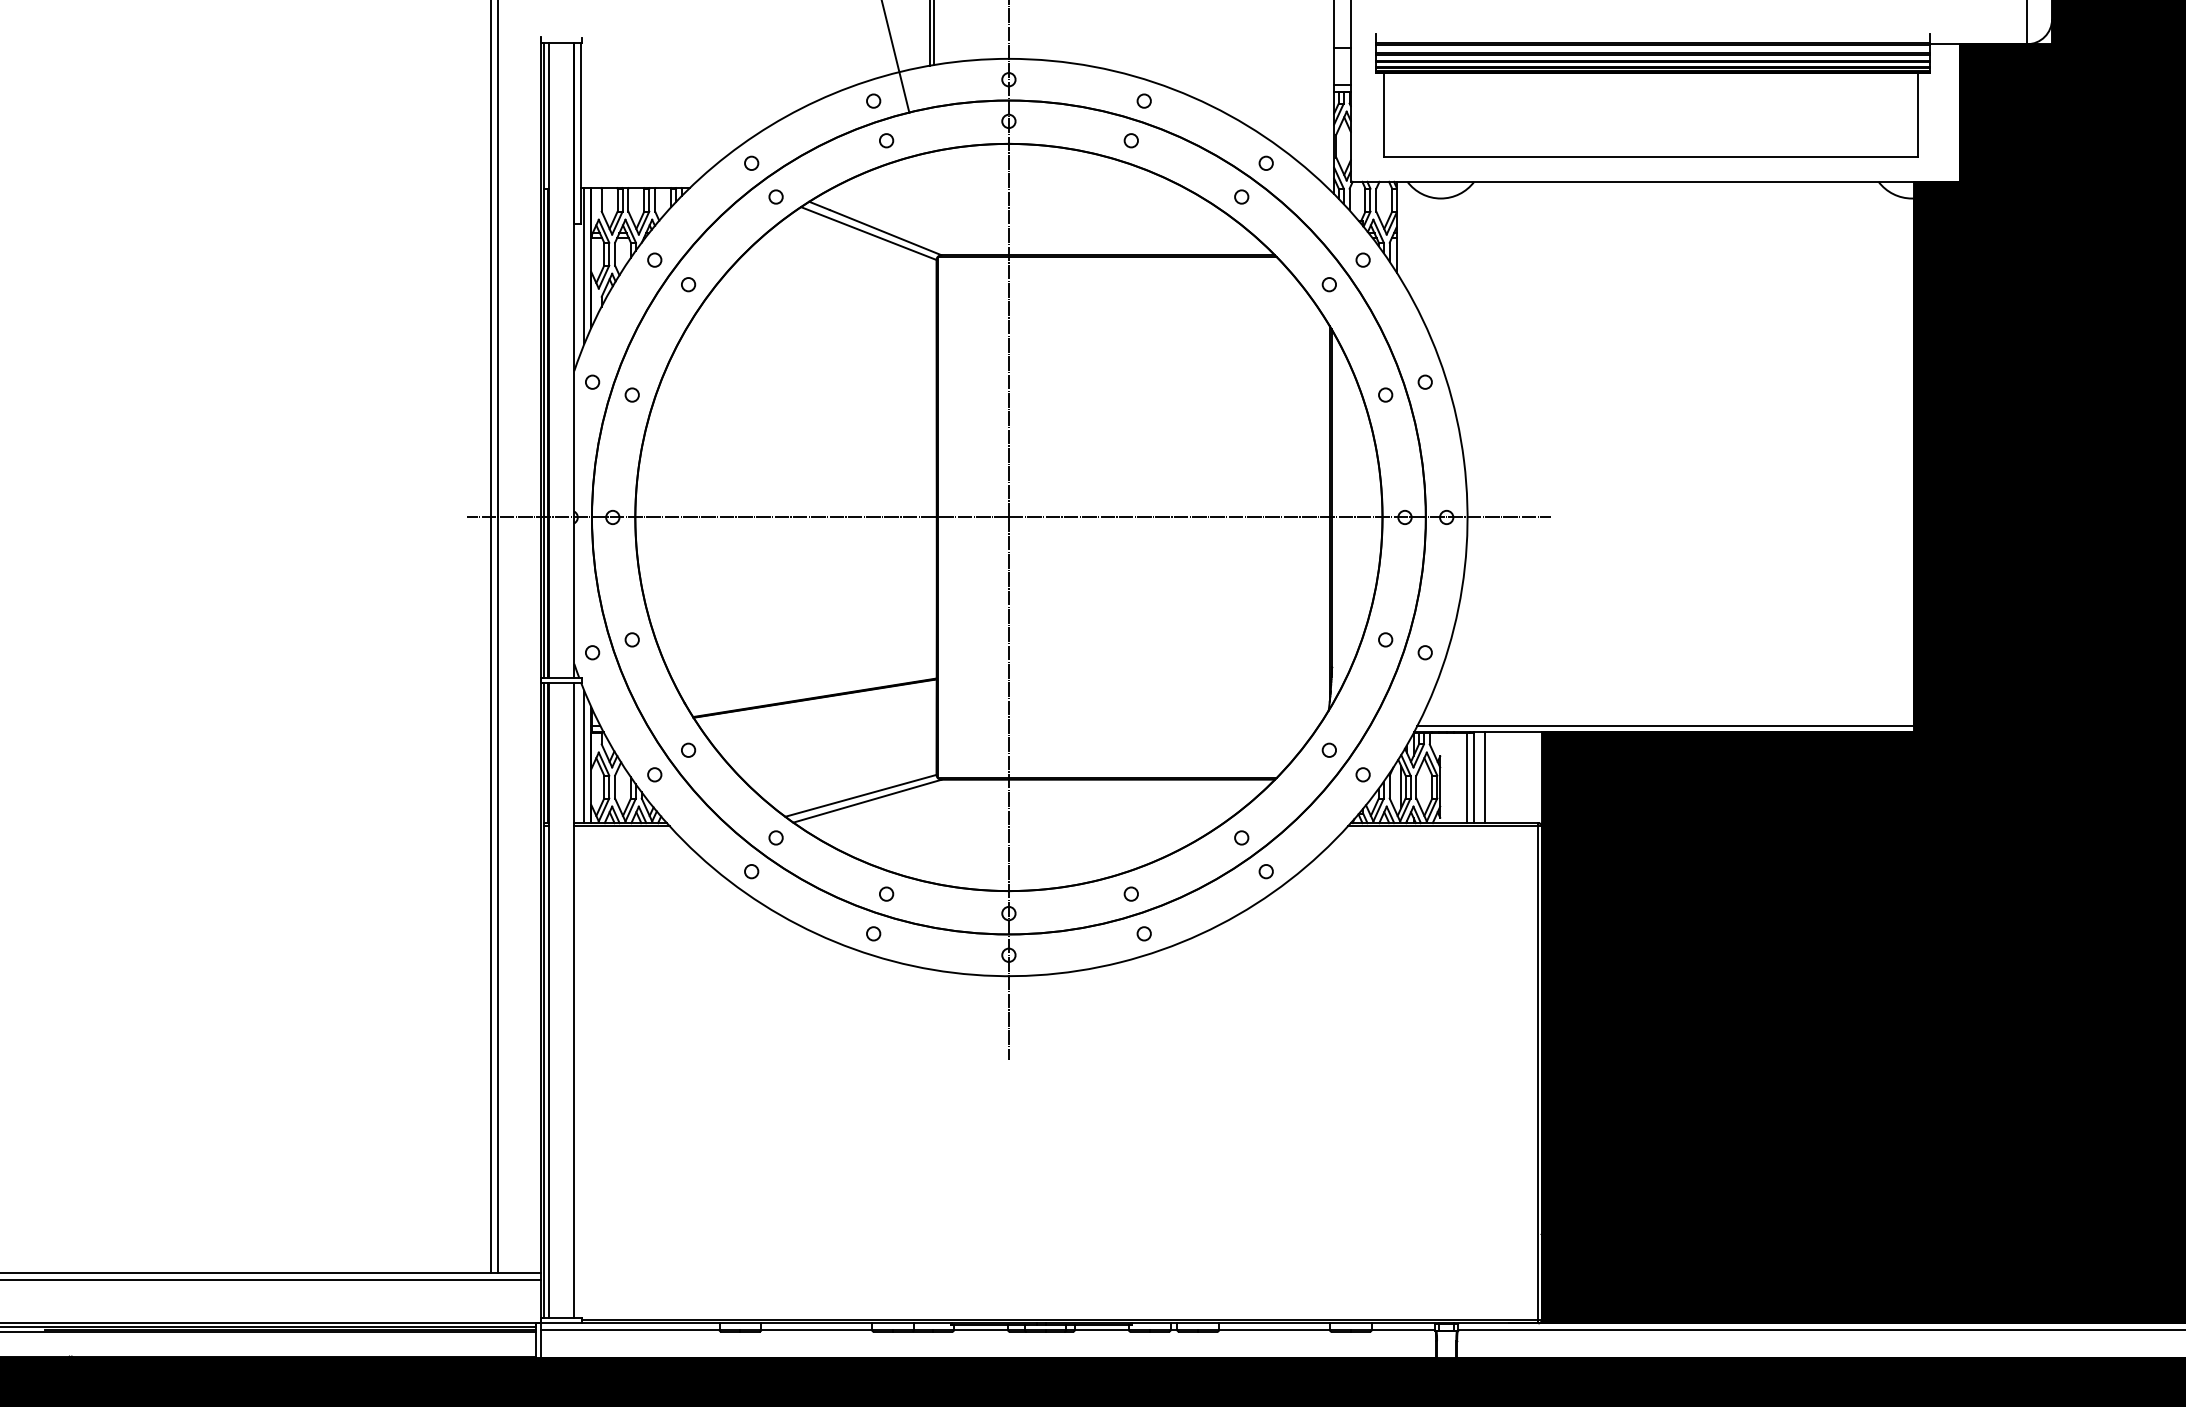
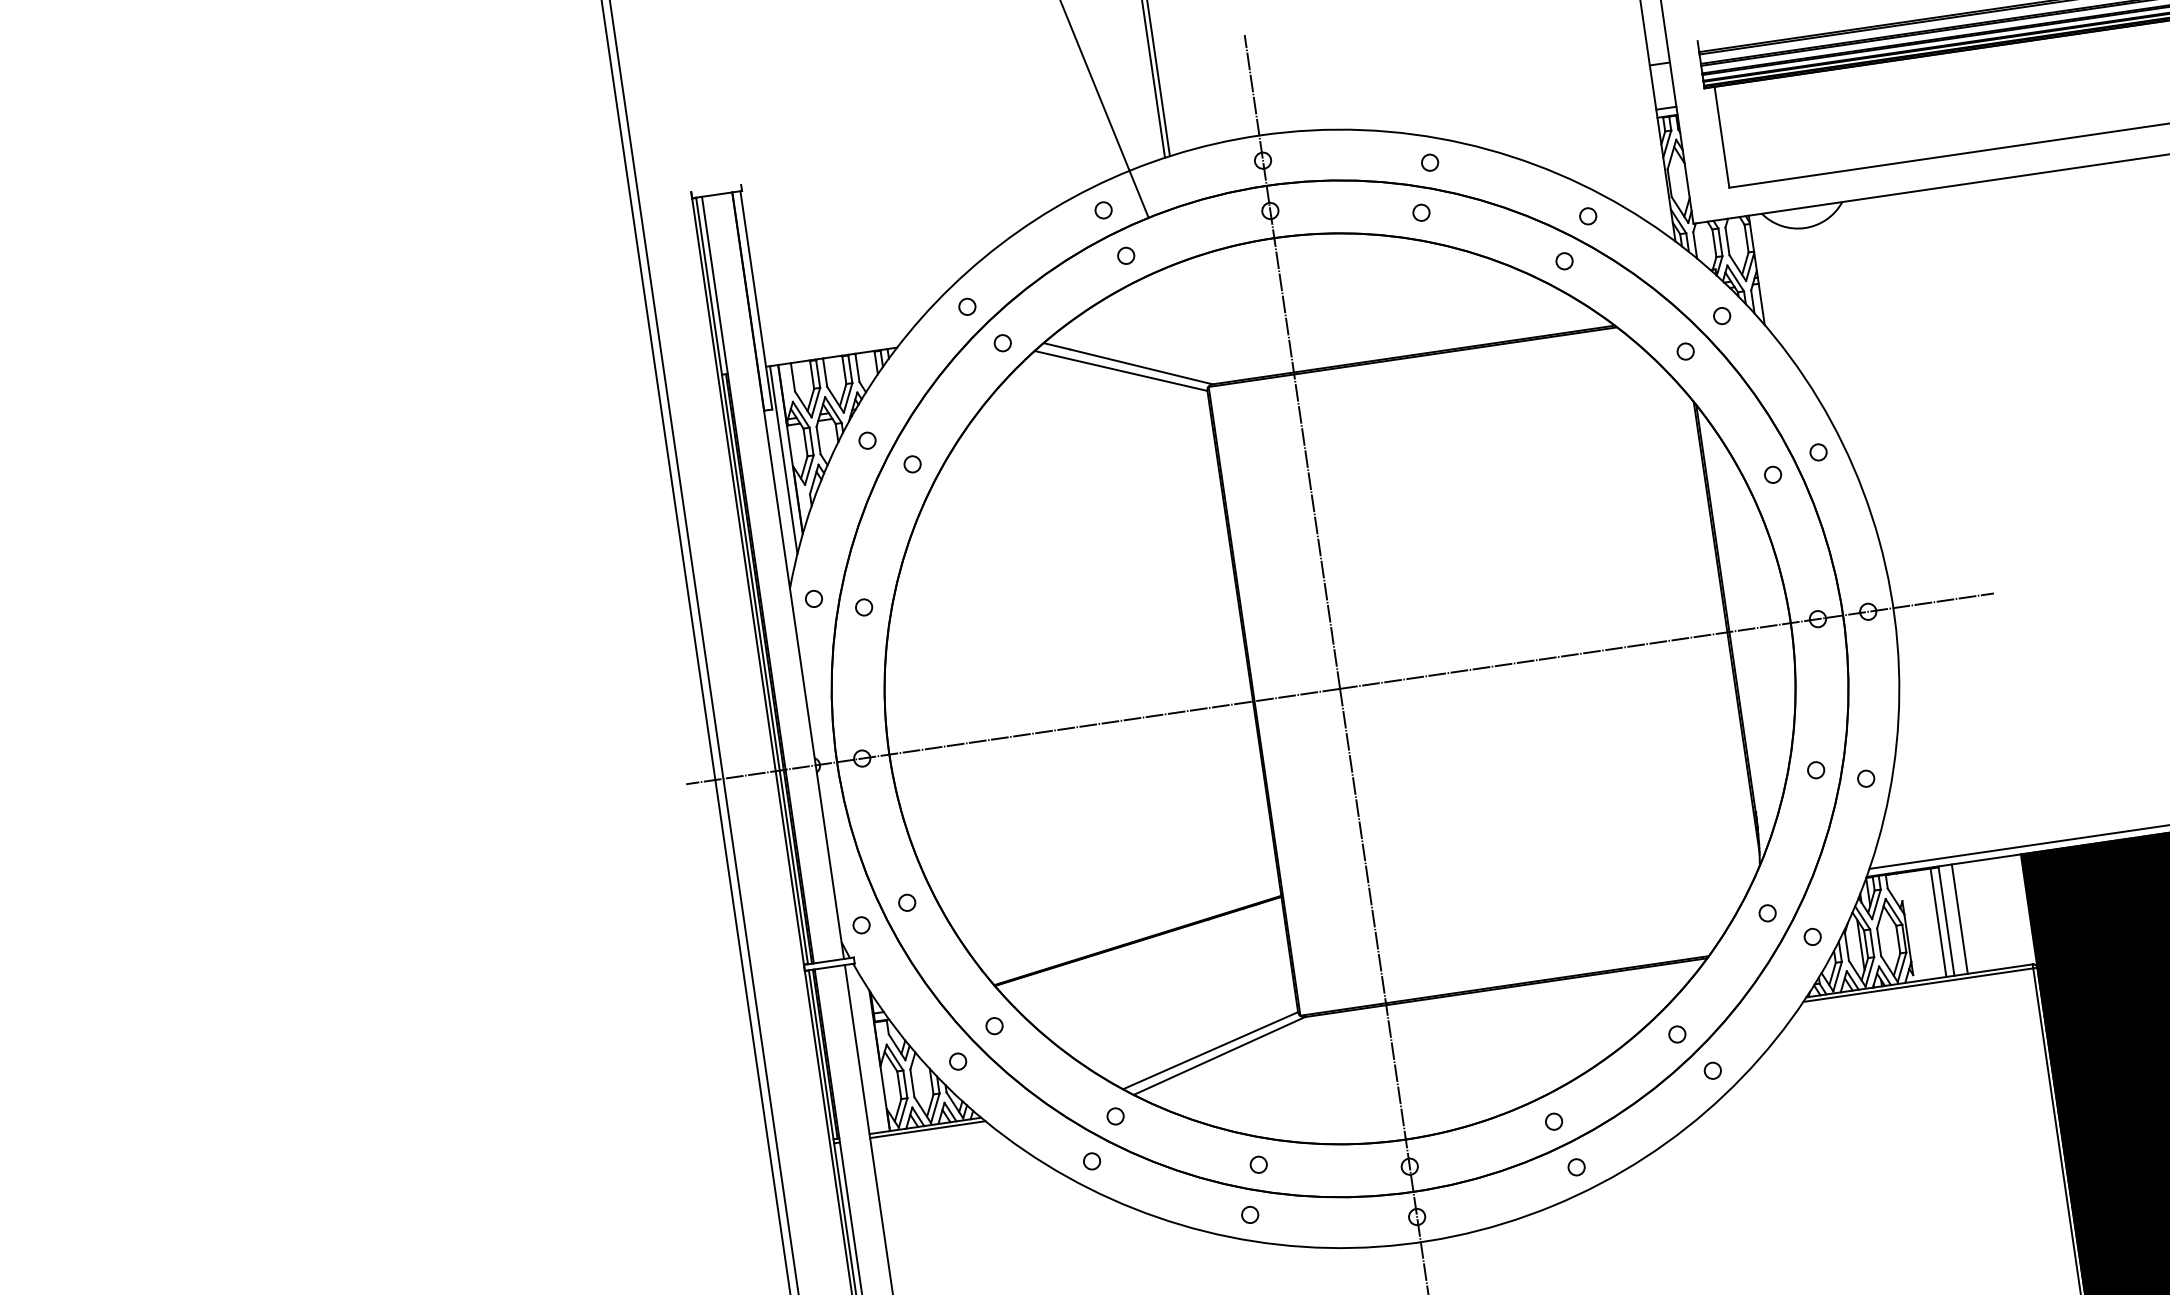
line: (584, 757) -> (870, 1053), removed

